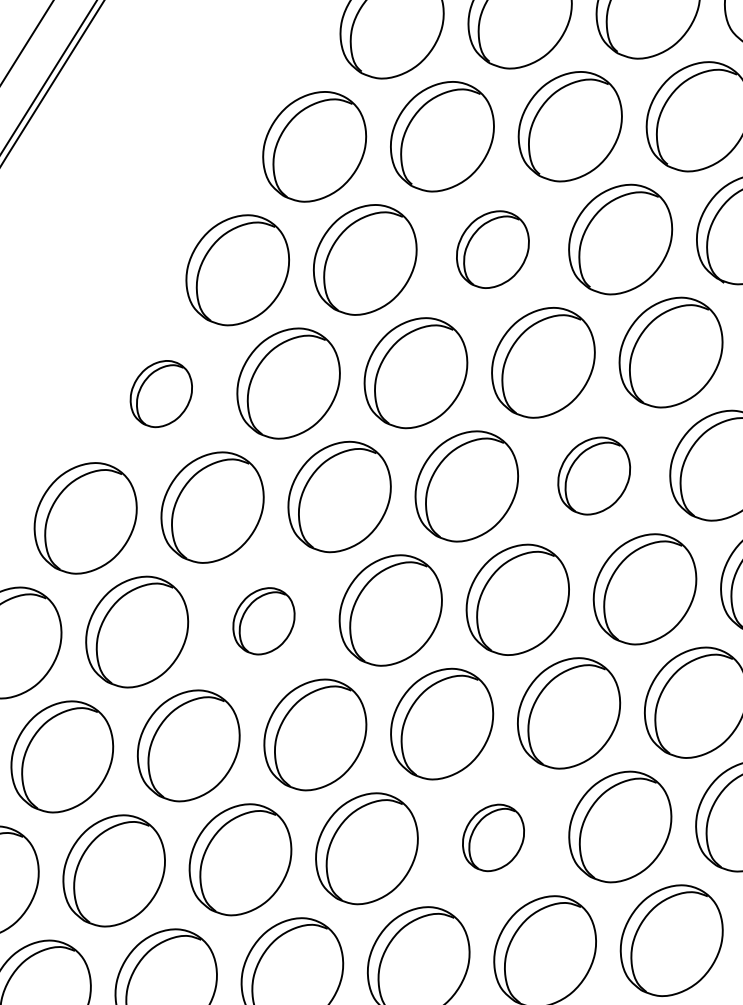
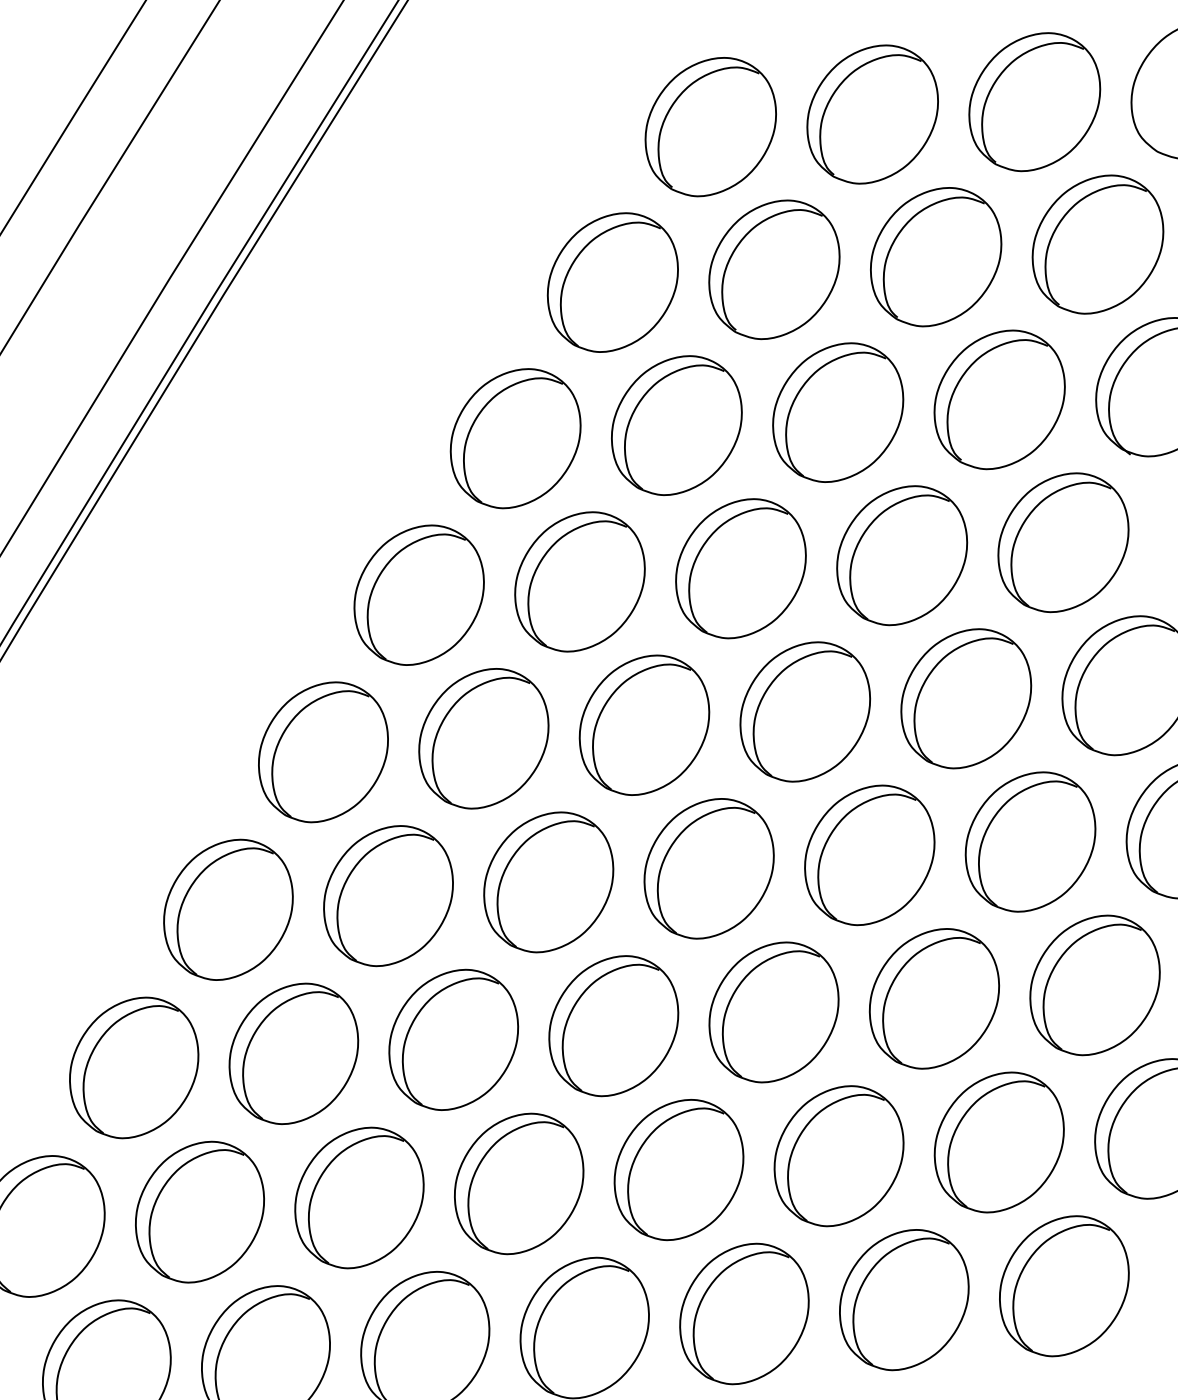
part: (493, 249) -> (838, 412), size x1.43
part: (160, 393) -> (418, 594), size x1.67
part: (594, 475) -> (966, 698), size x1.43
part: (263, 621) -> (548, 882), size x1.67
part: (493, 838) -> (838, 1156), size x1.67

